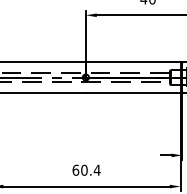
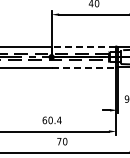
line: (132, 61) -> (83, 46), solid -> dashed
line: (134, 92) -> (84, 67), solid -> dashed

